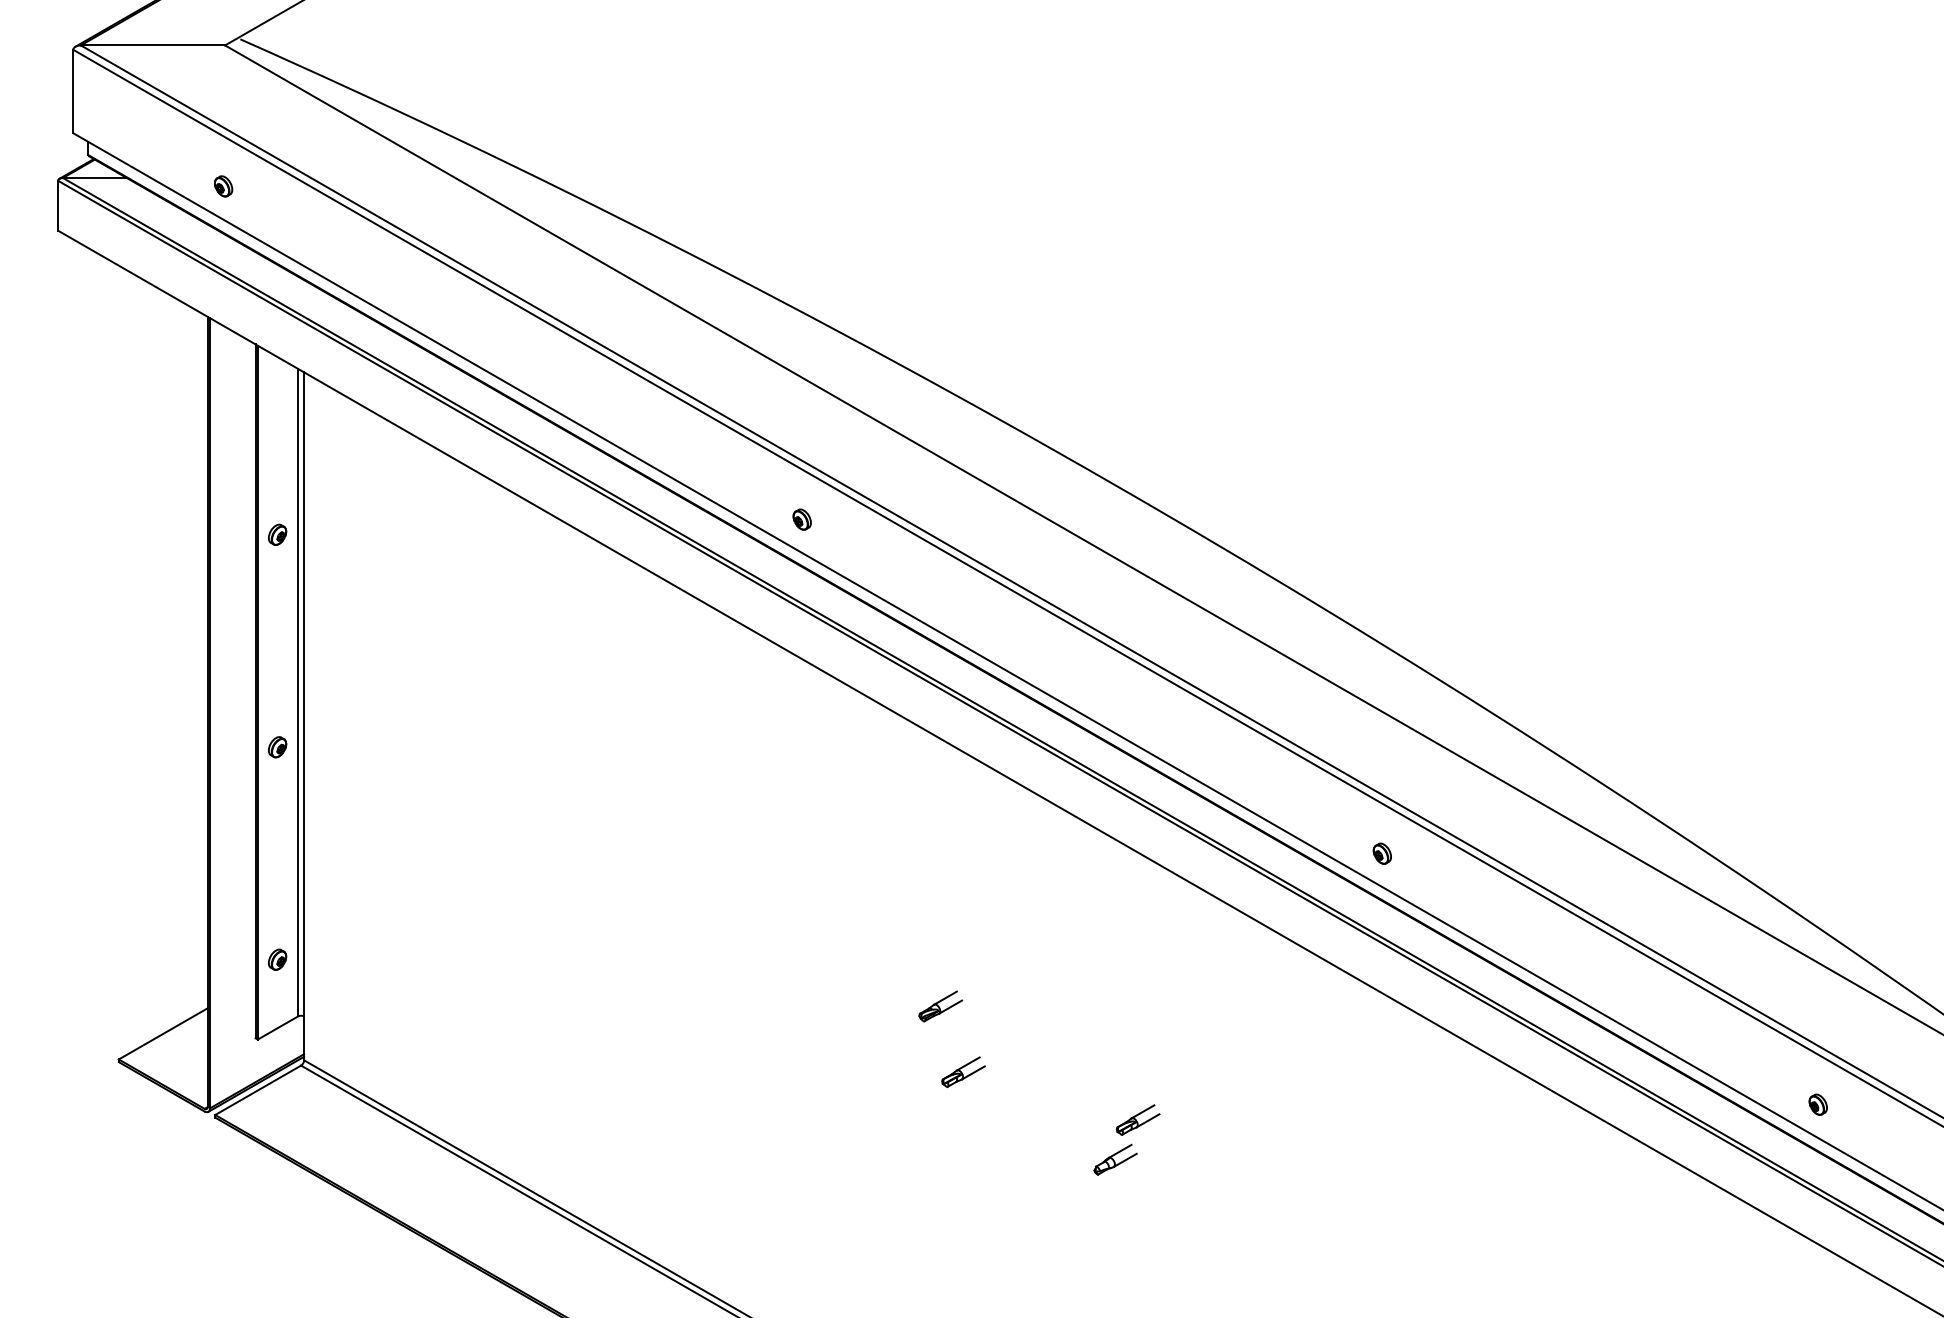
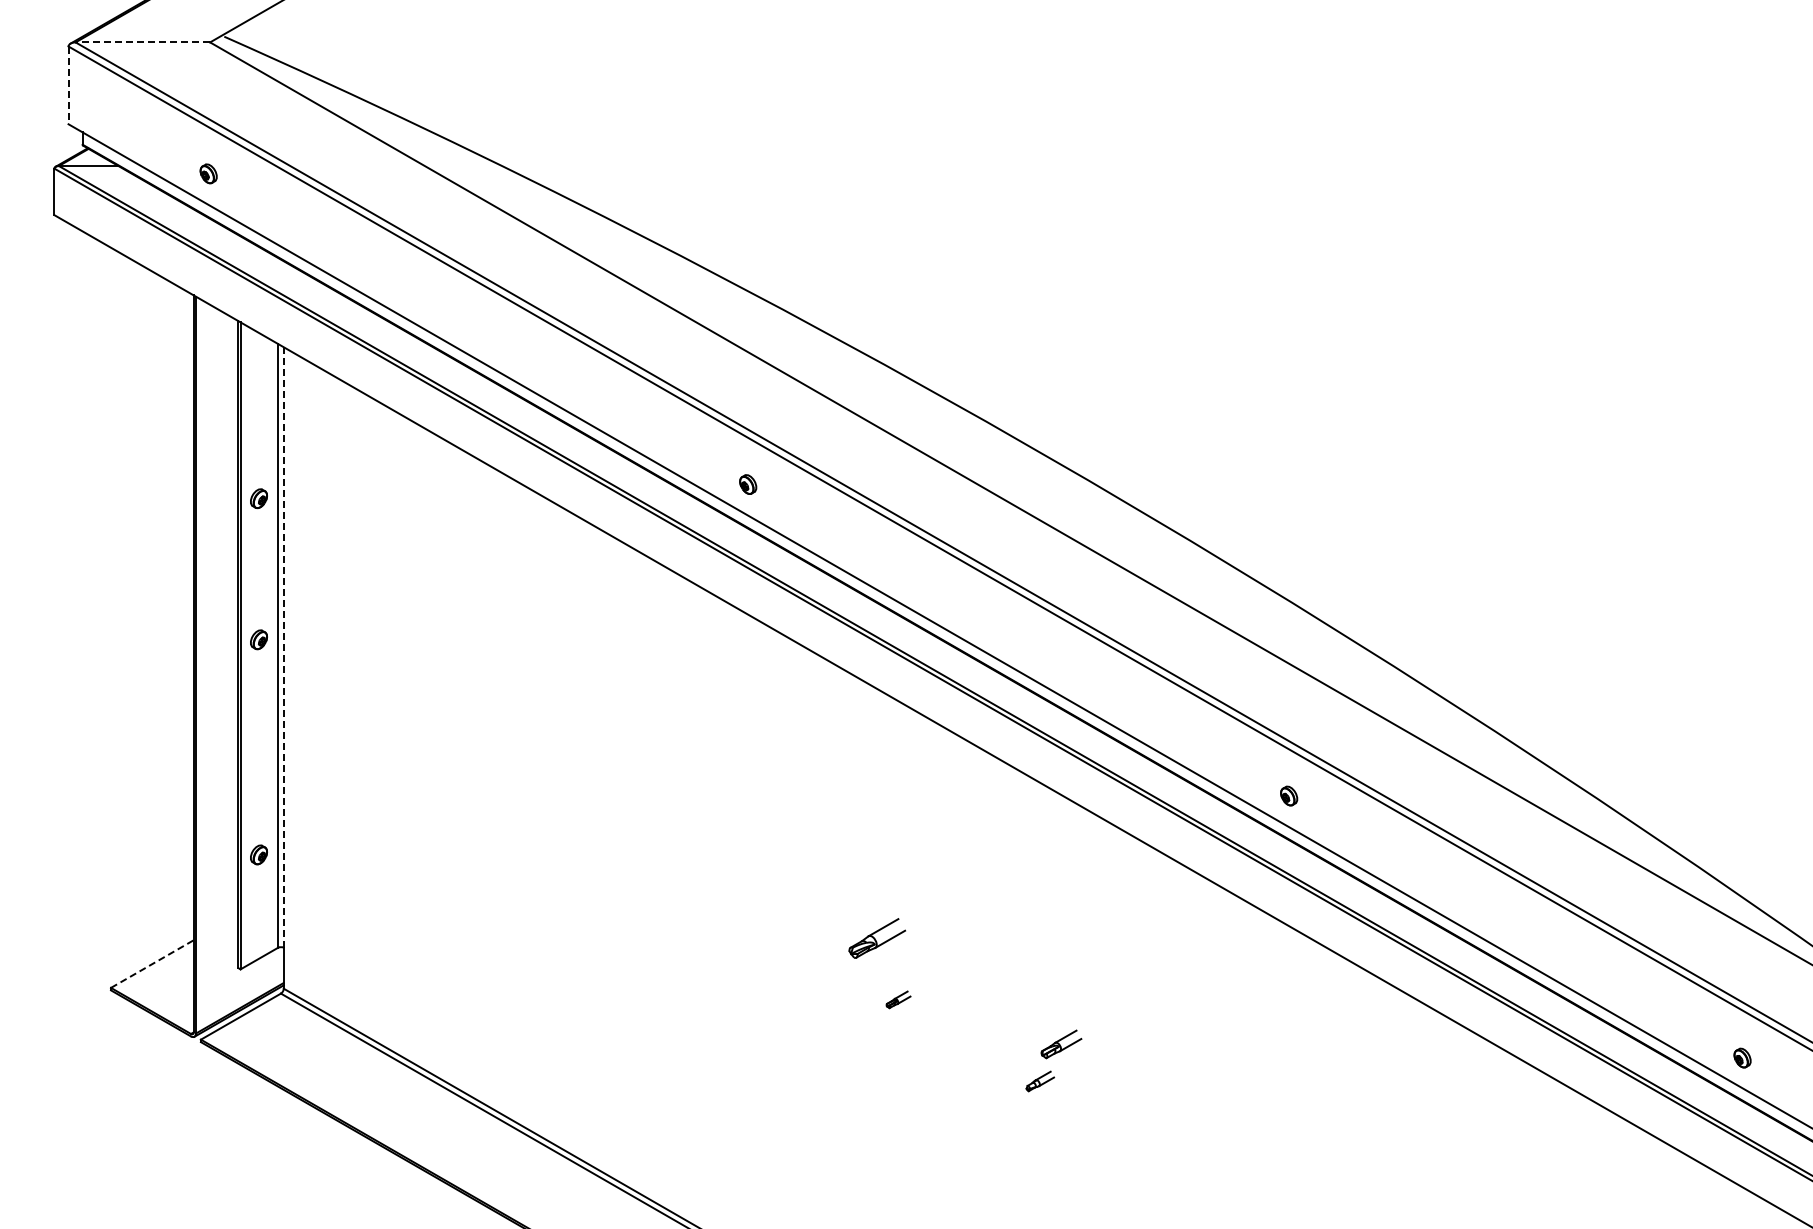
line: (152, 45) -> (142, 42), solid -> dashed
line: (73, 91) -> (68, 85), solid -> dashed
line: (303, 694) -> (283, 647), solid -> dashed
part: (277, 746) -> (258, 639), moved
part: (277, 959) -> (258, 854), moved
part: (940, 1006) -> (877, 938), size x1.4
line: (163, 1034) -> (152, 964), solid -> dashed
part: (963, 1071) -> (898, 999), size x0.6
part: (1818, 1104) -> (1742, 1057), moved
part: (1114, 1159) -> (1039, 1081), size x0.7

